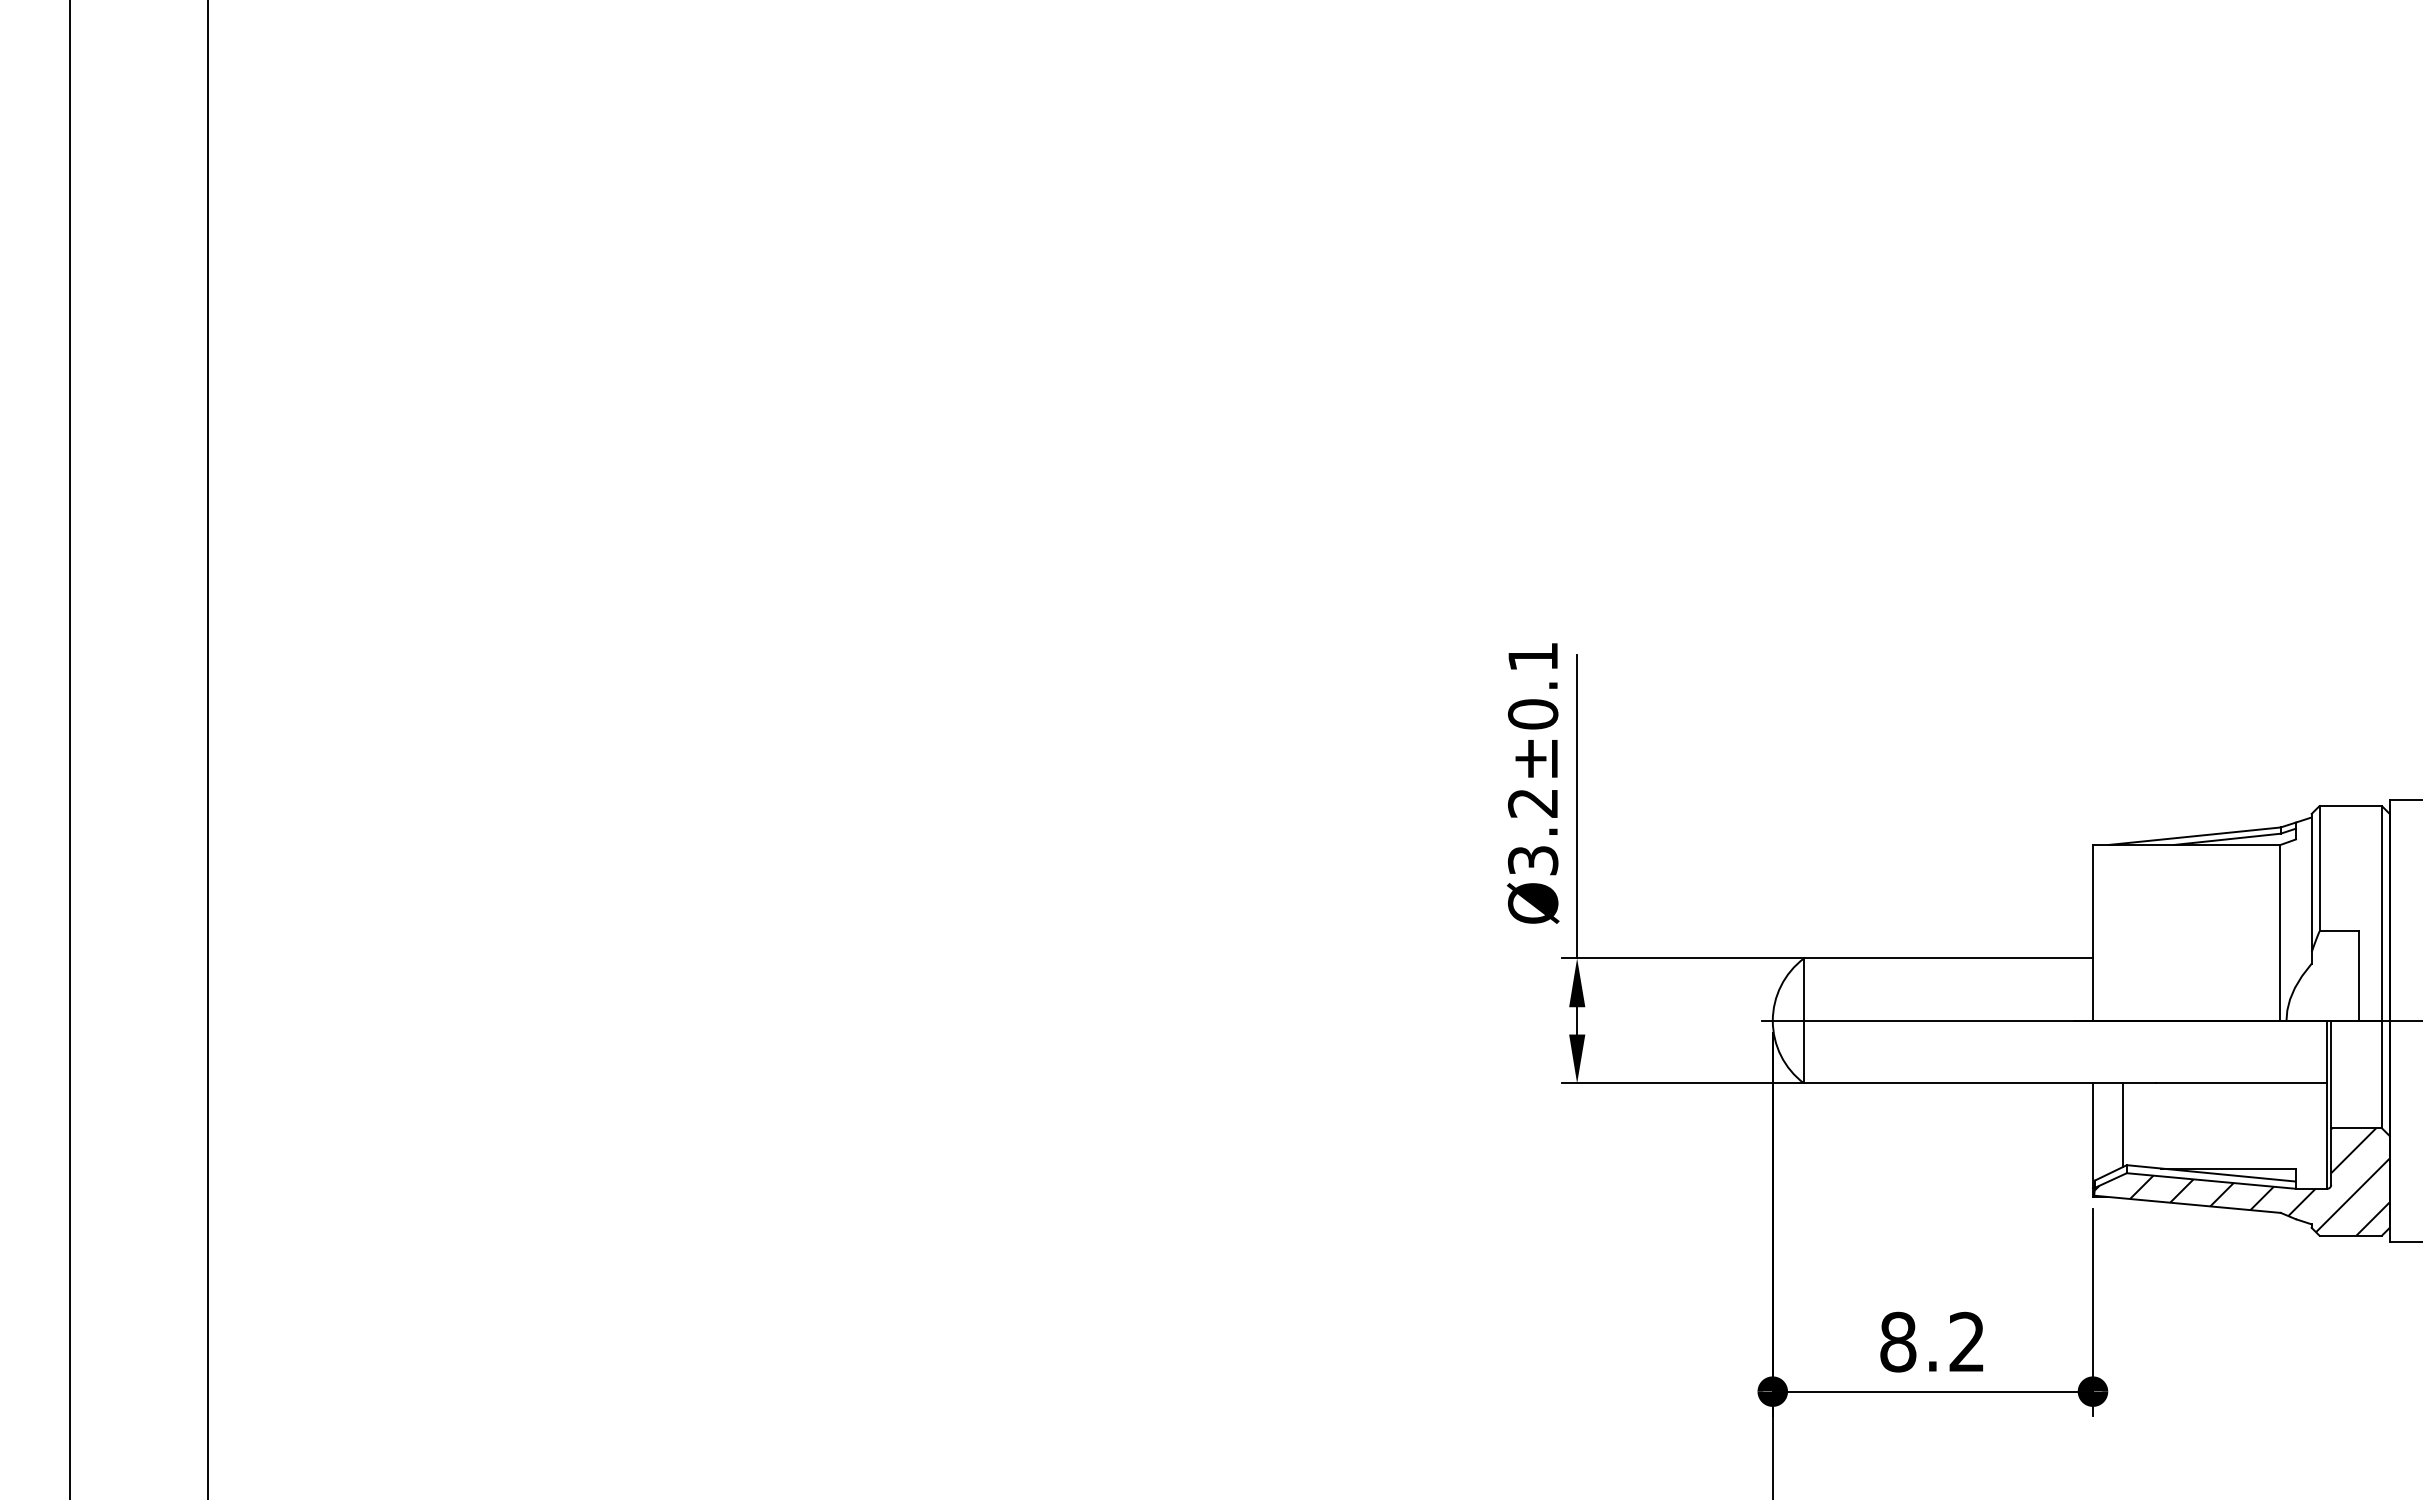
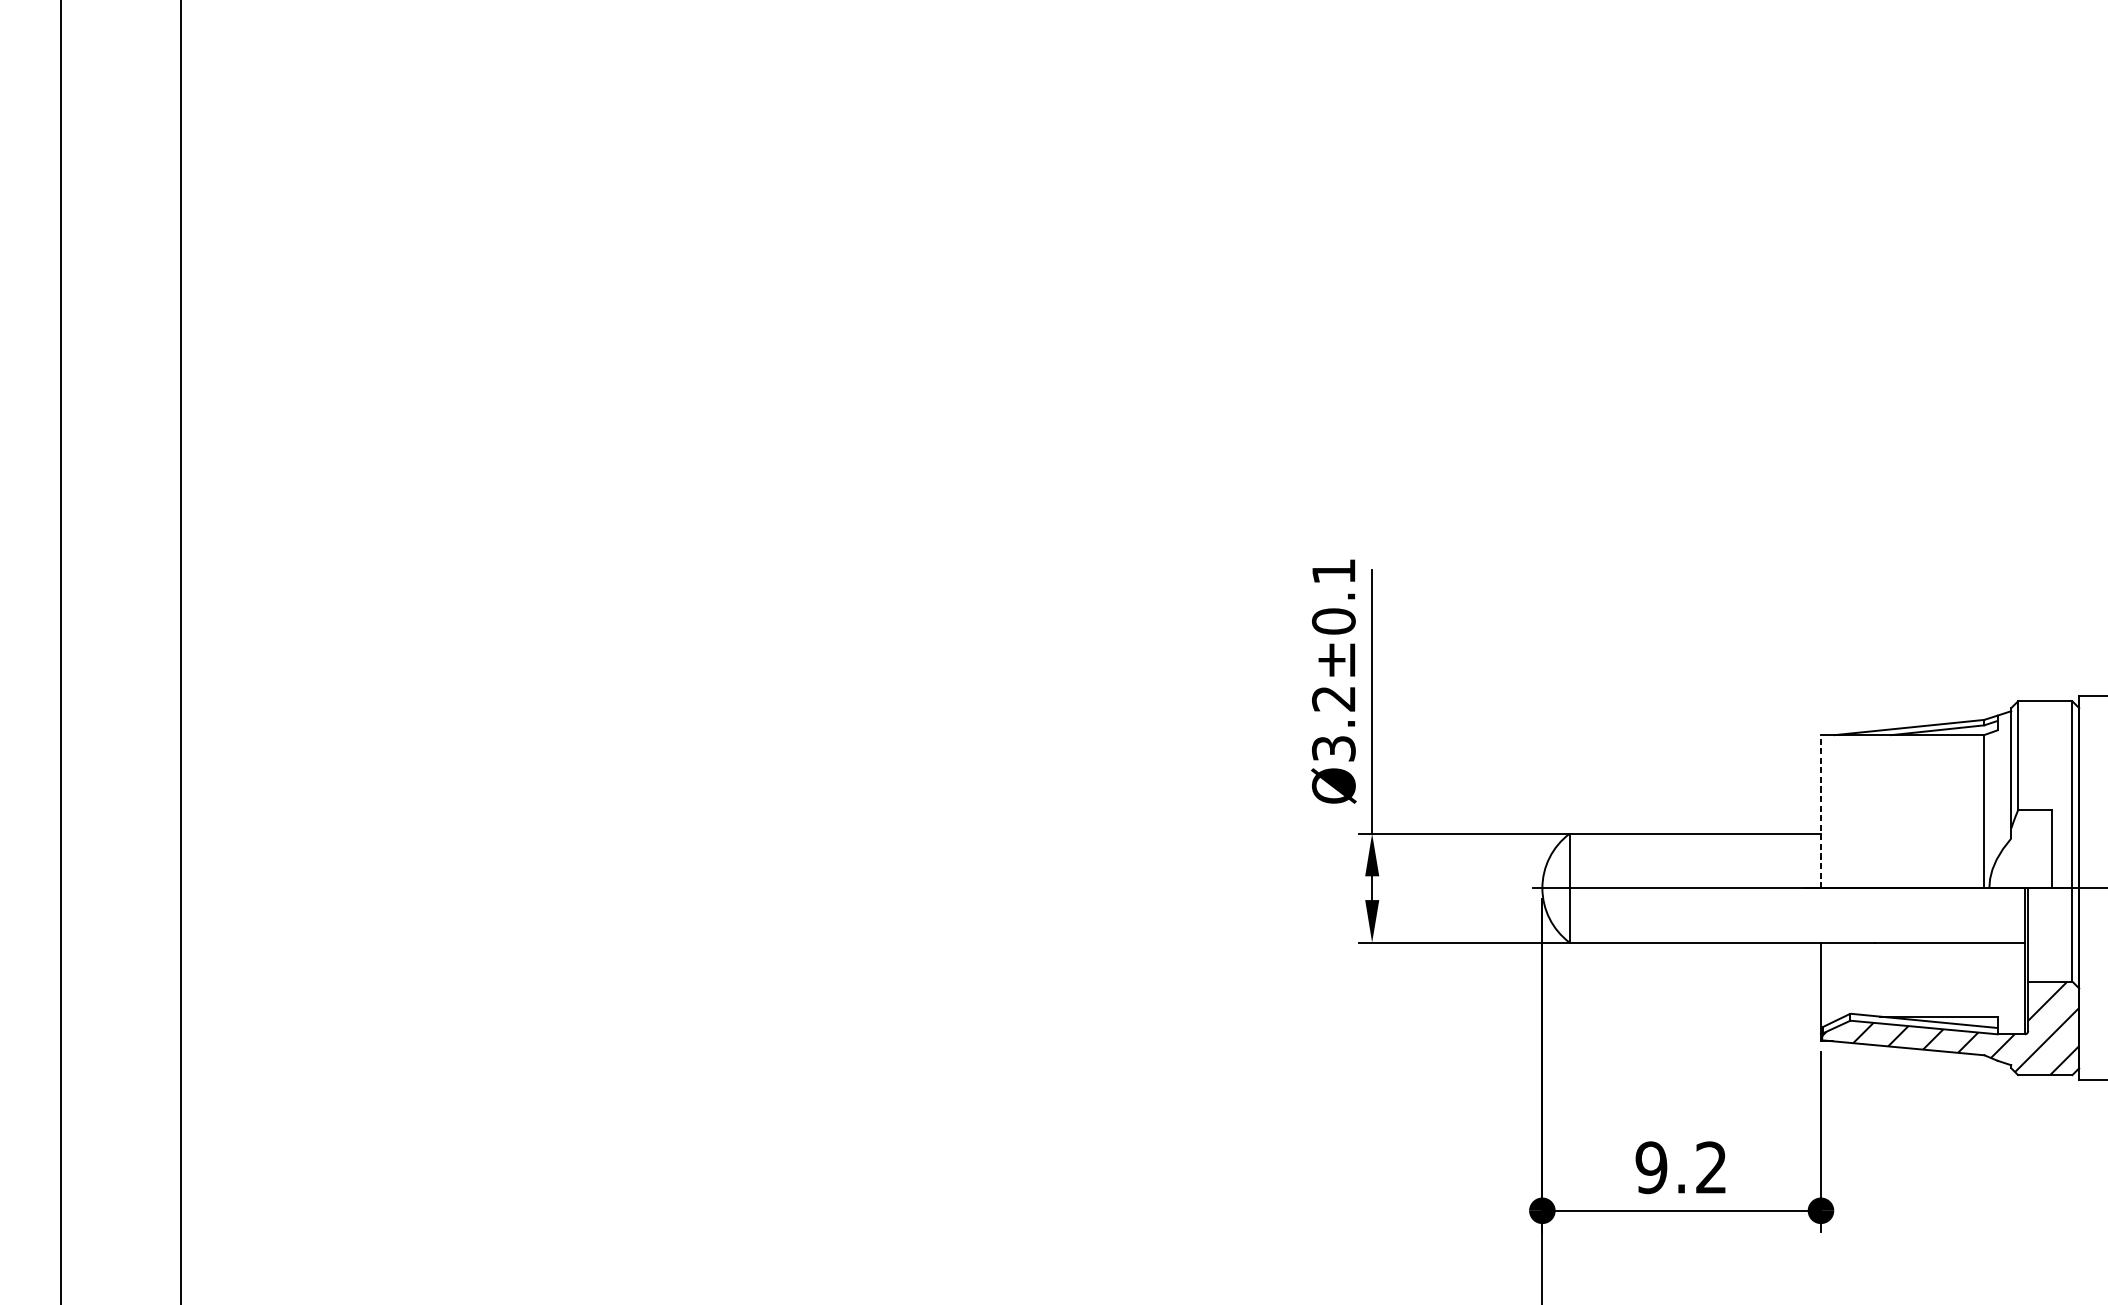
line: (2093, 932) -> (1821, 811), solid -> dashed
line: (2123, 1124) -> (1847, 978), removed
text: (1898, 1342) -> (1651, 1168), 8.2 -> 9.2

